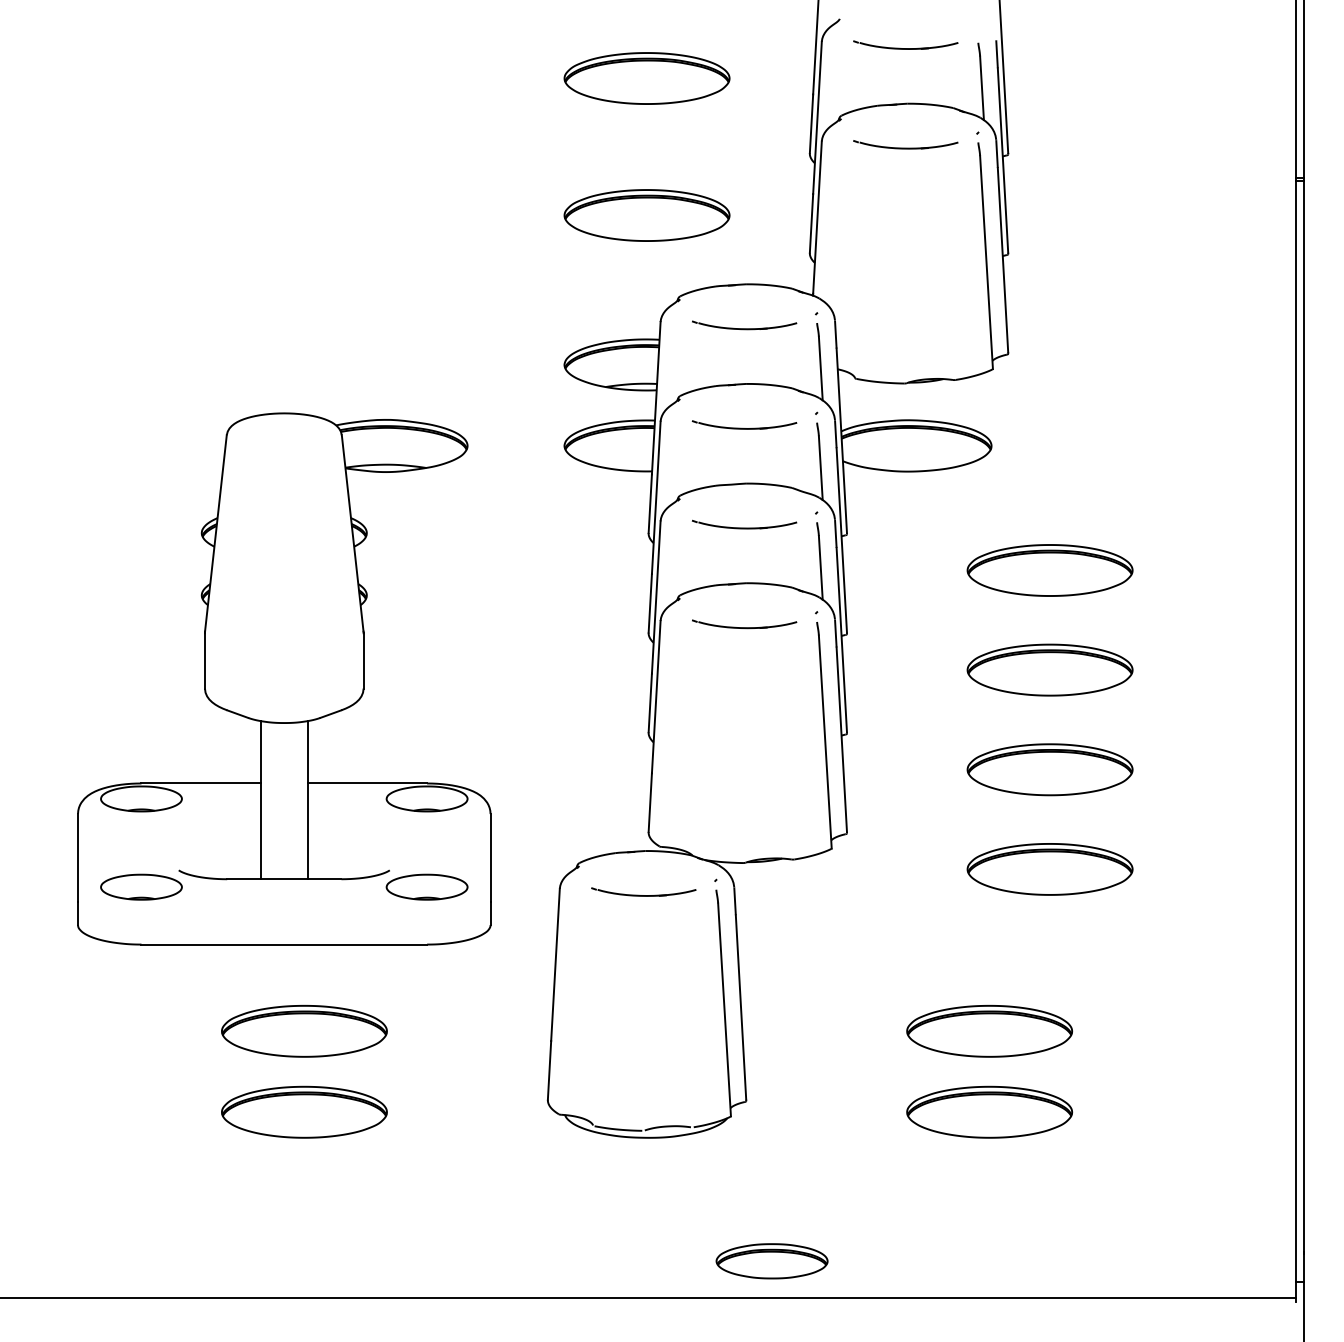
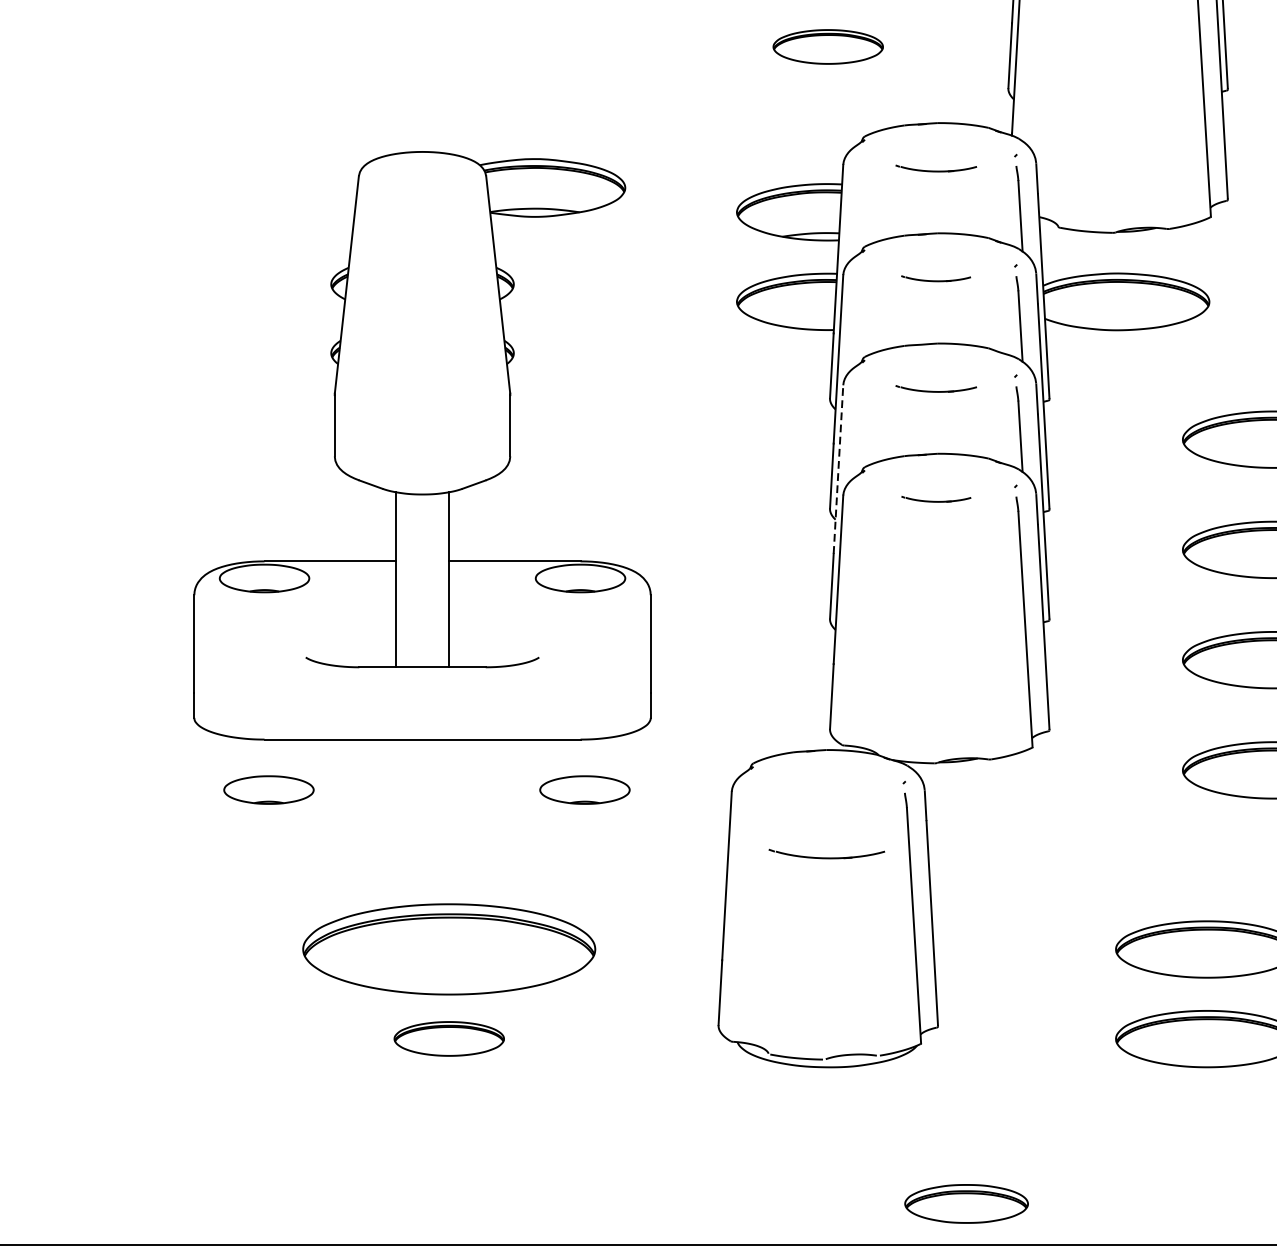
part: (646, 215) -> (827, 46), size x0.6
part: (744, 325) -> (936, 168), size x0.7
part: (744, 424) -> (936, 278), size x0.6
part: (744, 524) -> (936, 388), size x0.7
line: (656, 597) -> (838, 469), solid -> dashed
part: (744, 624) -> (936, 499), size x0.6
part: (284, 678) -> (422, 445), moved
part: (643, 891) -> (826, 853), moved
part: (304, 1031) -> (449, 949), size x1.6
part: (304, 1111) -> (449, 1038), size x0.6

